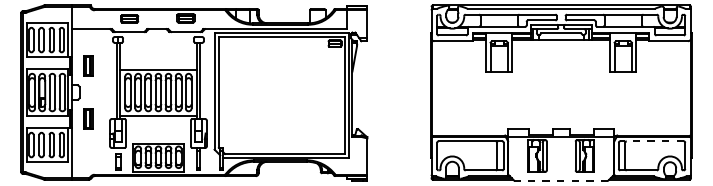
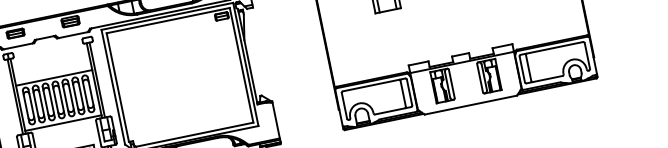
line: (652, 141) -> (552, 48), dashed -> solid
line: (560, 180) -> (470, 105), dashed -> solid

